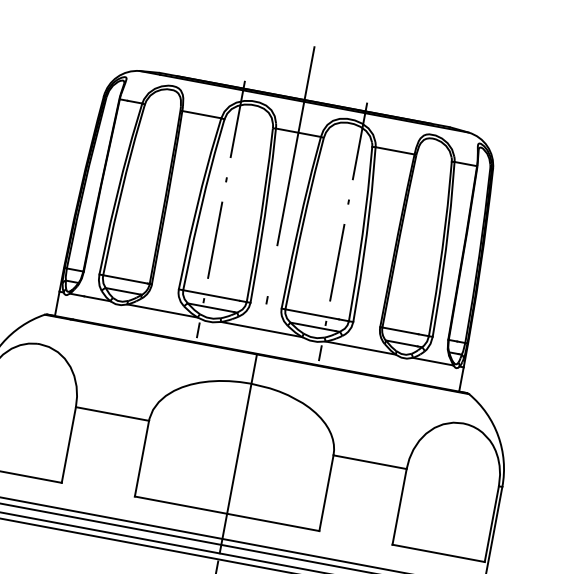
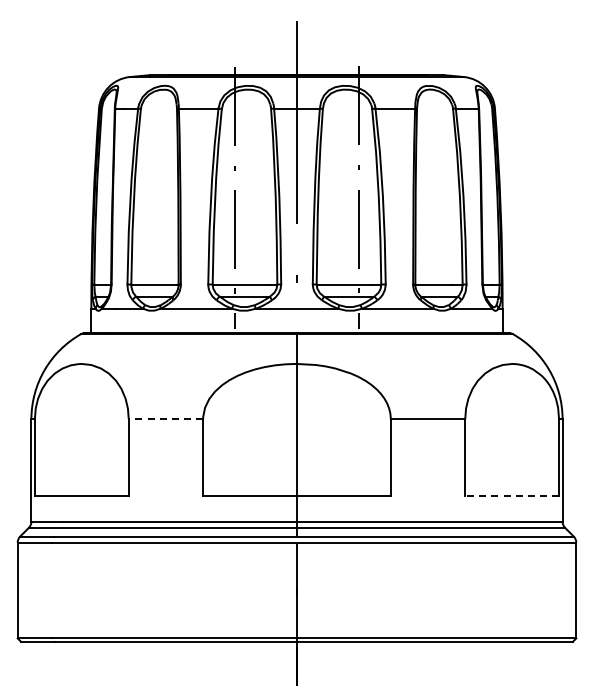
line: (111, 414) -> (165, 419), solid -> dashed
line: (438, 553) -> (512, 496), solid -> dashed

